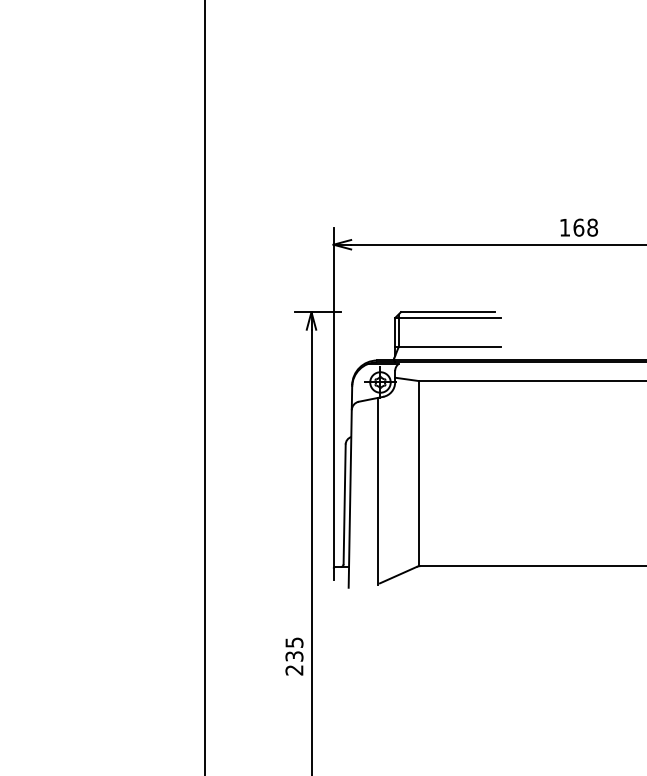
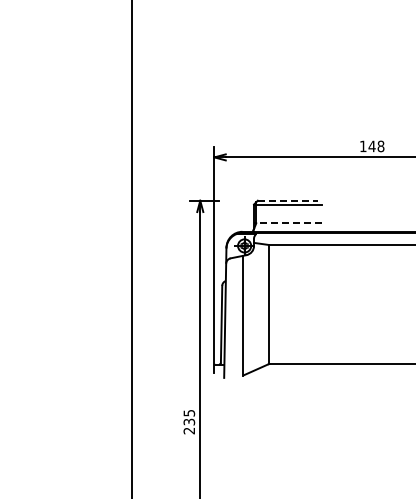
text: (577, 227) -> (371, 146), 168 -> 148
line: (448, 311) -> (288, 200), solid -> dashed
line: (447, 347) -> (287, 223), solid -> dashed

